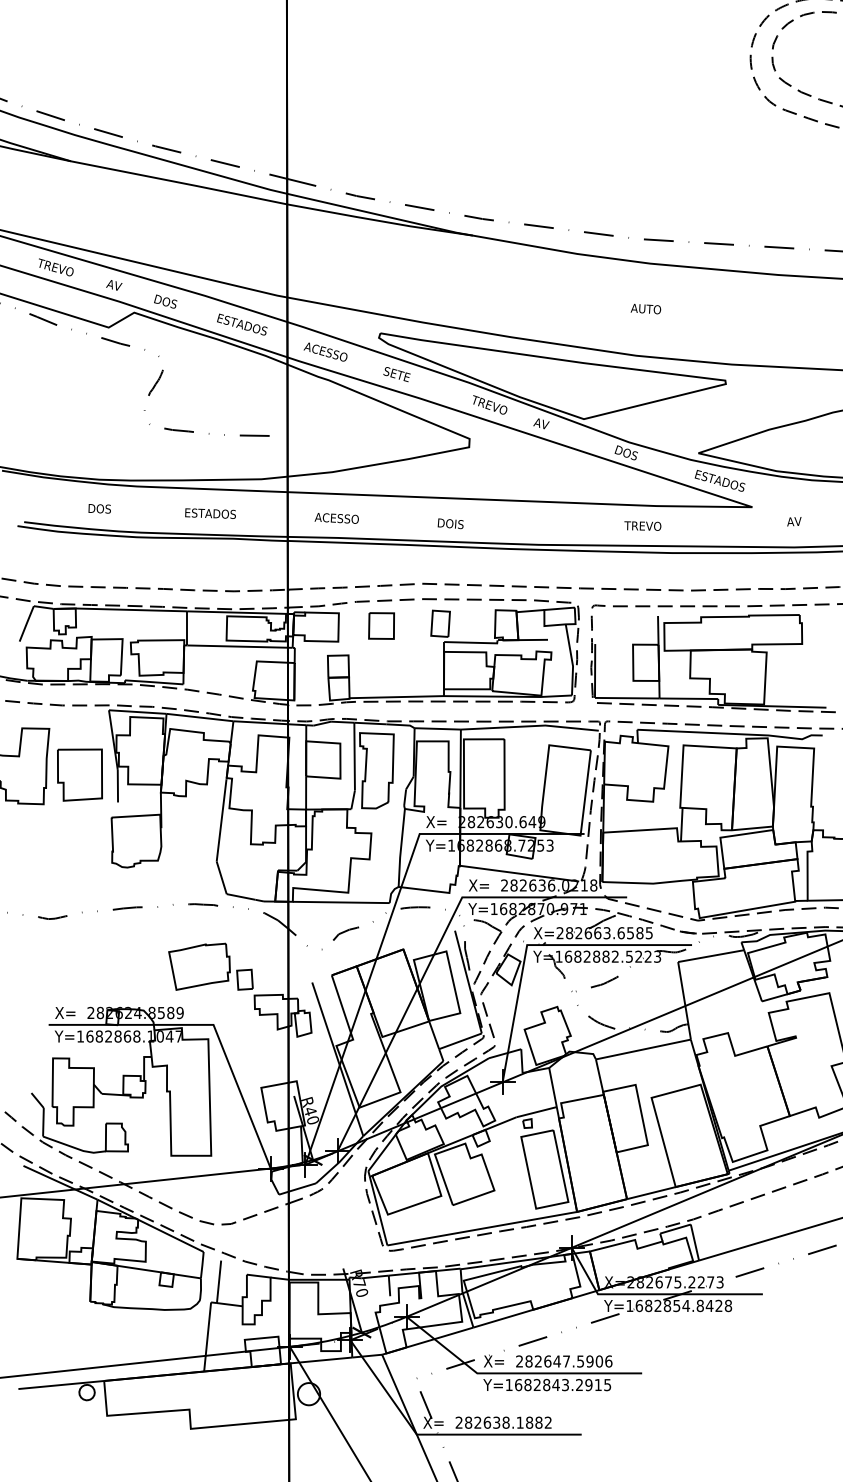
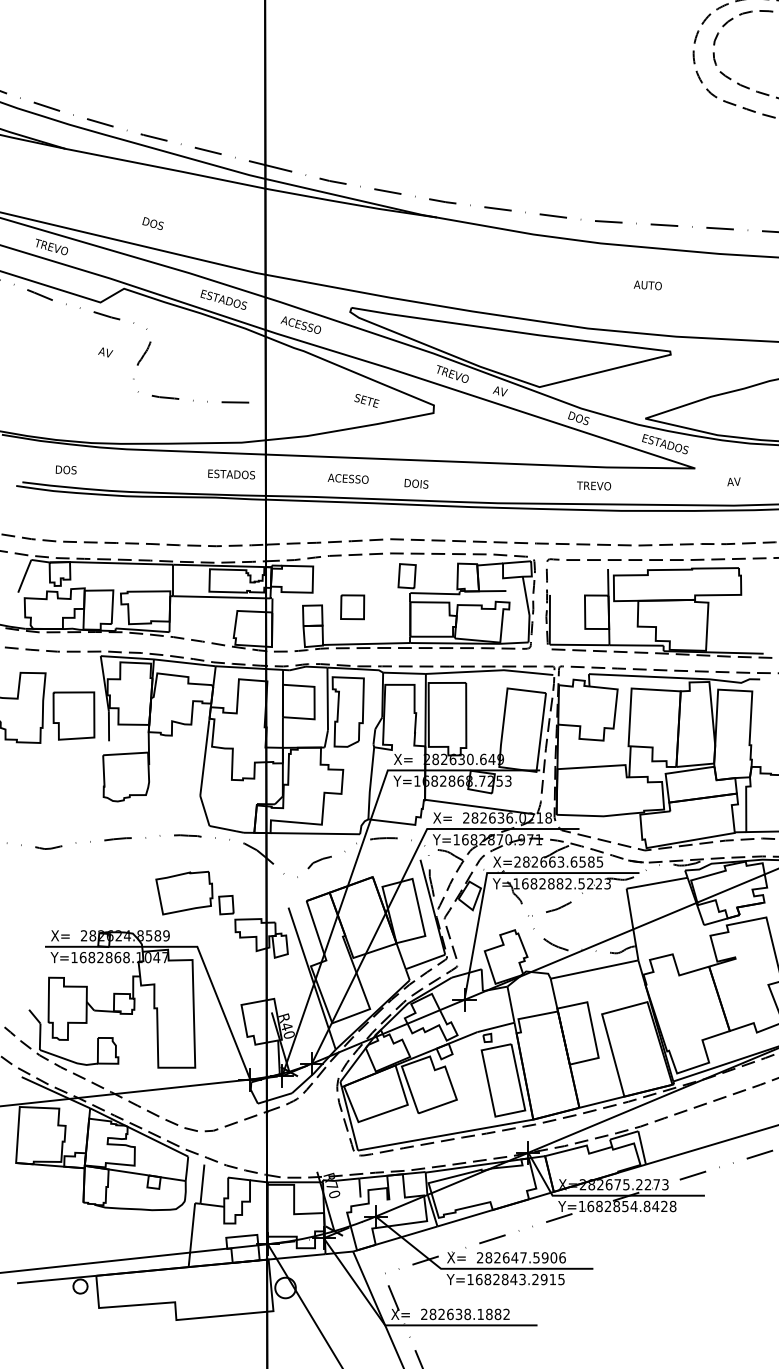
text: (114, 285) -> (105, 352), moved
text: (164, 301) -> (152, 223), moved
text: (645, 309) -> (647, 285), moved
text: (396, 374) -> (366, 400), moved
text: (98, 508) -> (65, 469), moved
text: (210, 513) -> (231, 474), moved
text: (335, 518) -> (347, 478), moved
part: (381, 626) -> (352, 607), moved

